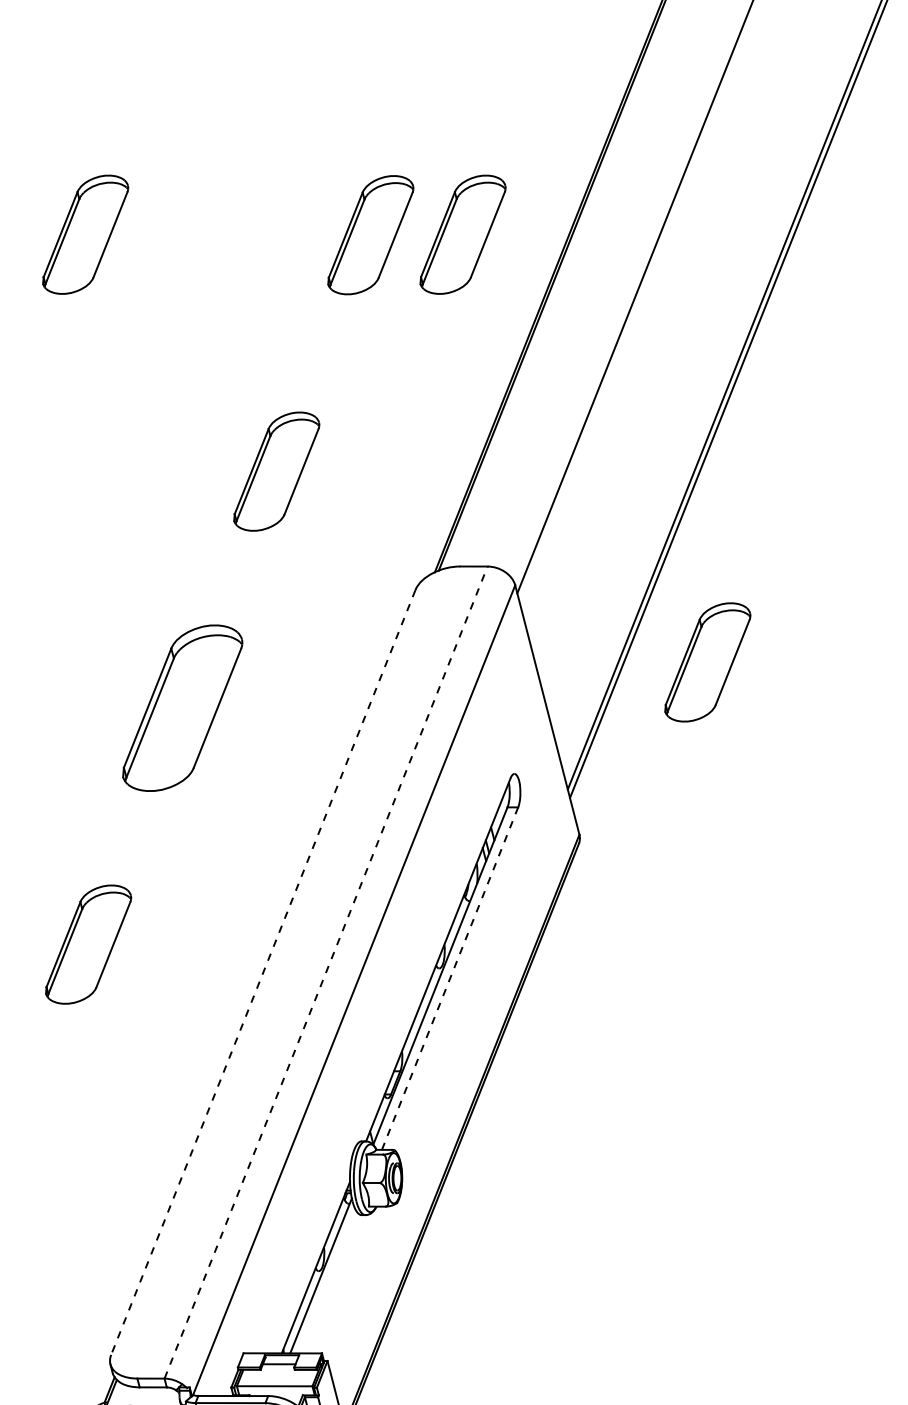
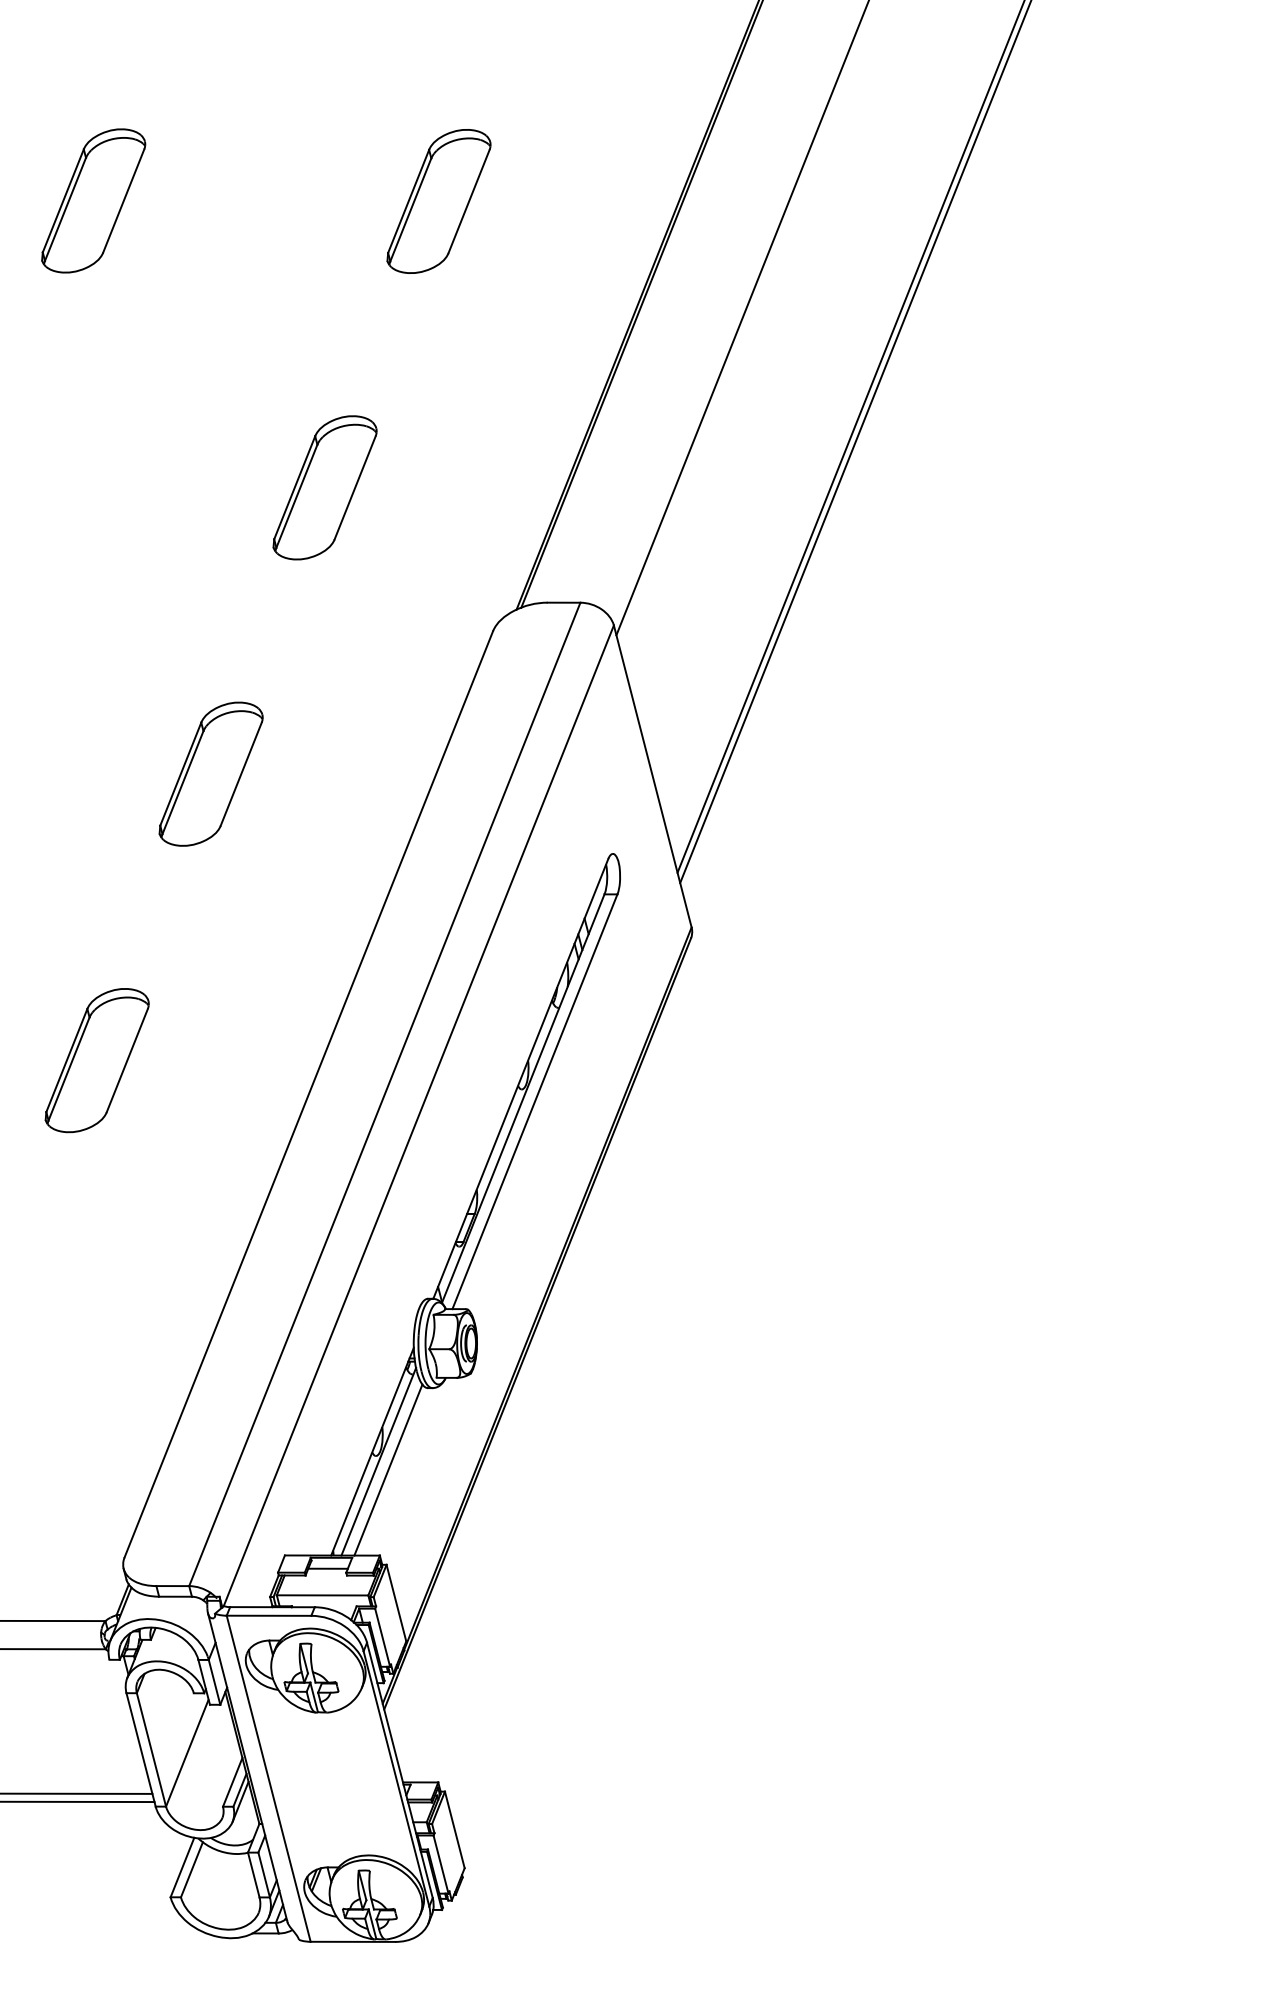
part: (462, 234) -> (550, 200), removed
part: (707, 662) -> (846, 718), removed
part: (182, 707) -> (210, 773), size x0.71
line: (326, 971) -> (385, 1093), dashed -> solid
line: (263, 972) -> (308, 1094), dashed -> solid
line: (450, 978) -> (535, 1101), dashed -> solid
line: (329, 1282) -> (388, 1469), added

